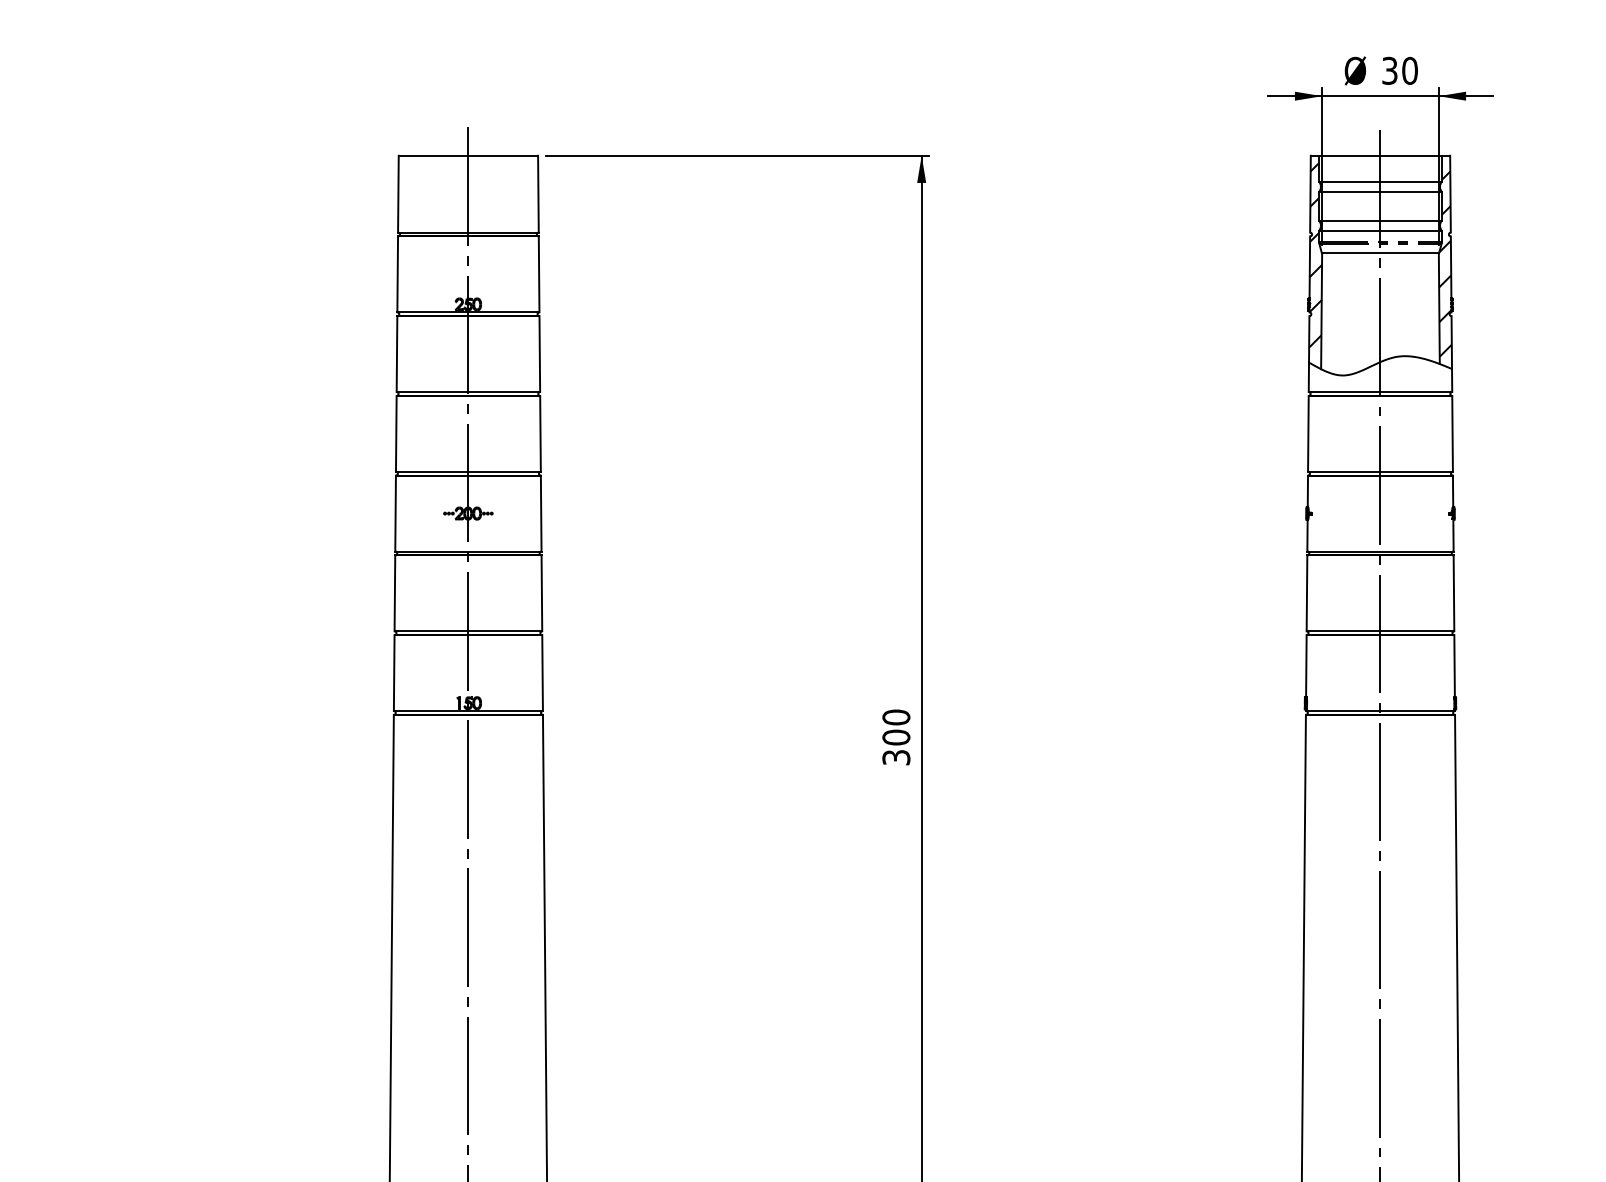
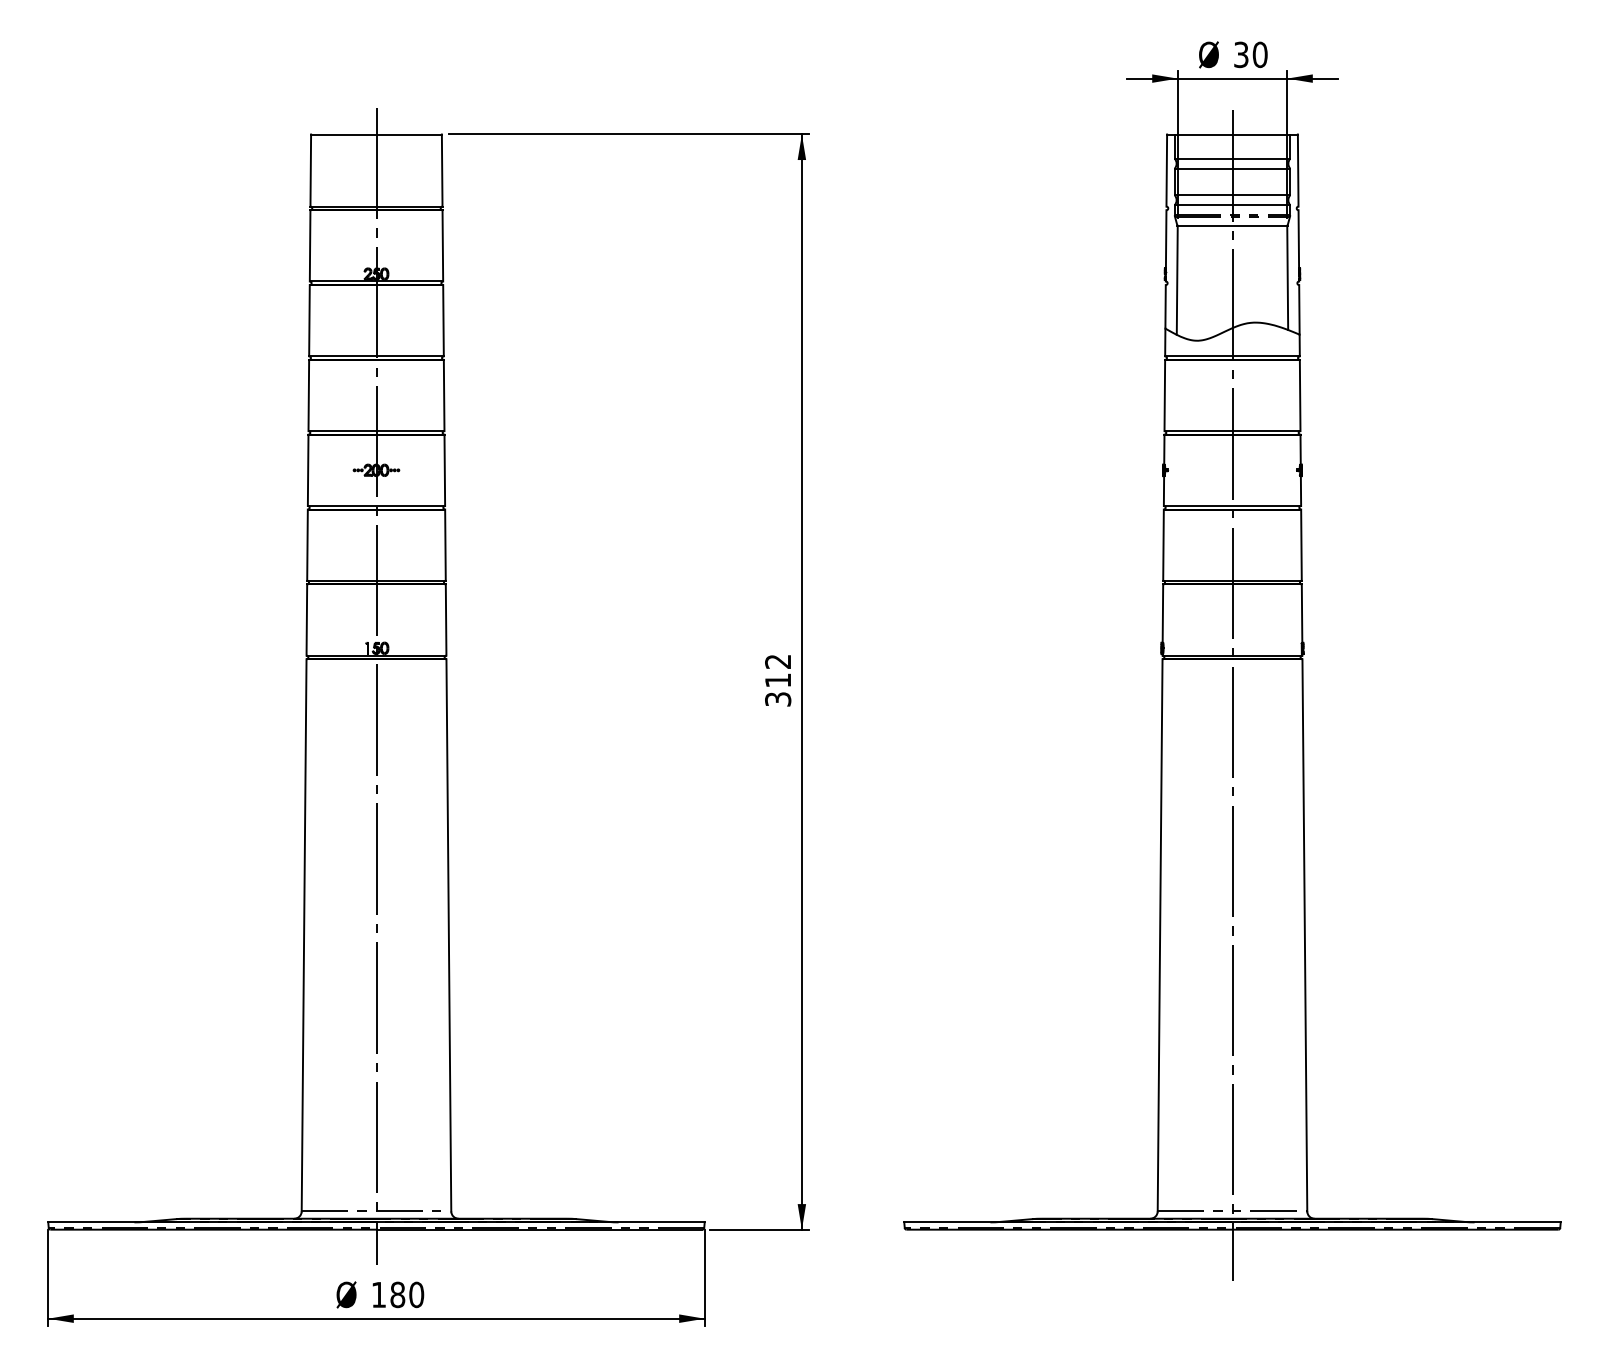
hatch: (1315, 254) -> (1171, 227), removed
hatch: (1445, 264) -> (1293, 236), removed
text: (896, 726) -> (778, 670), 300 -> 312

